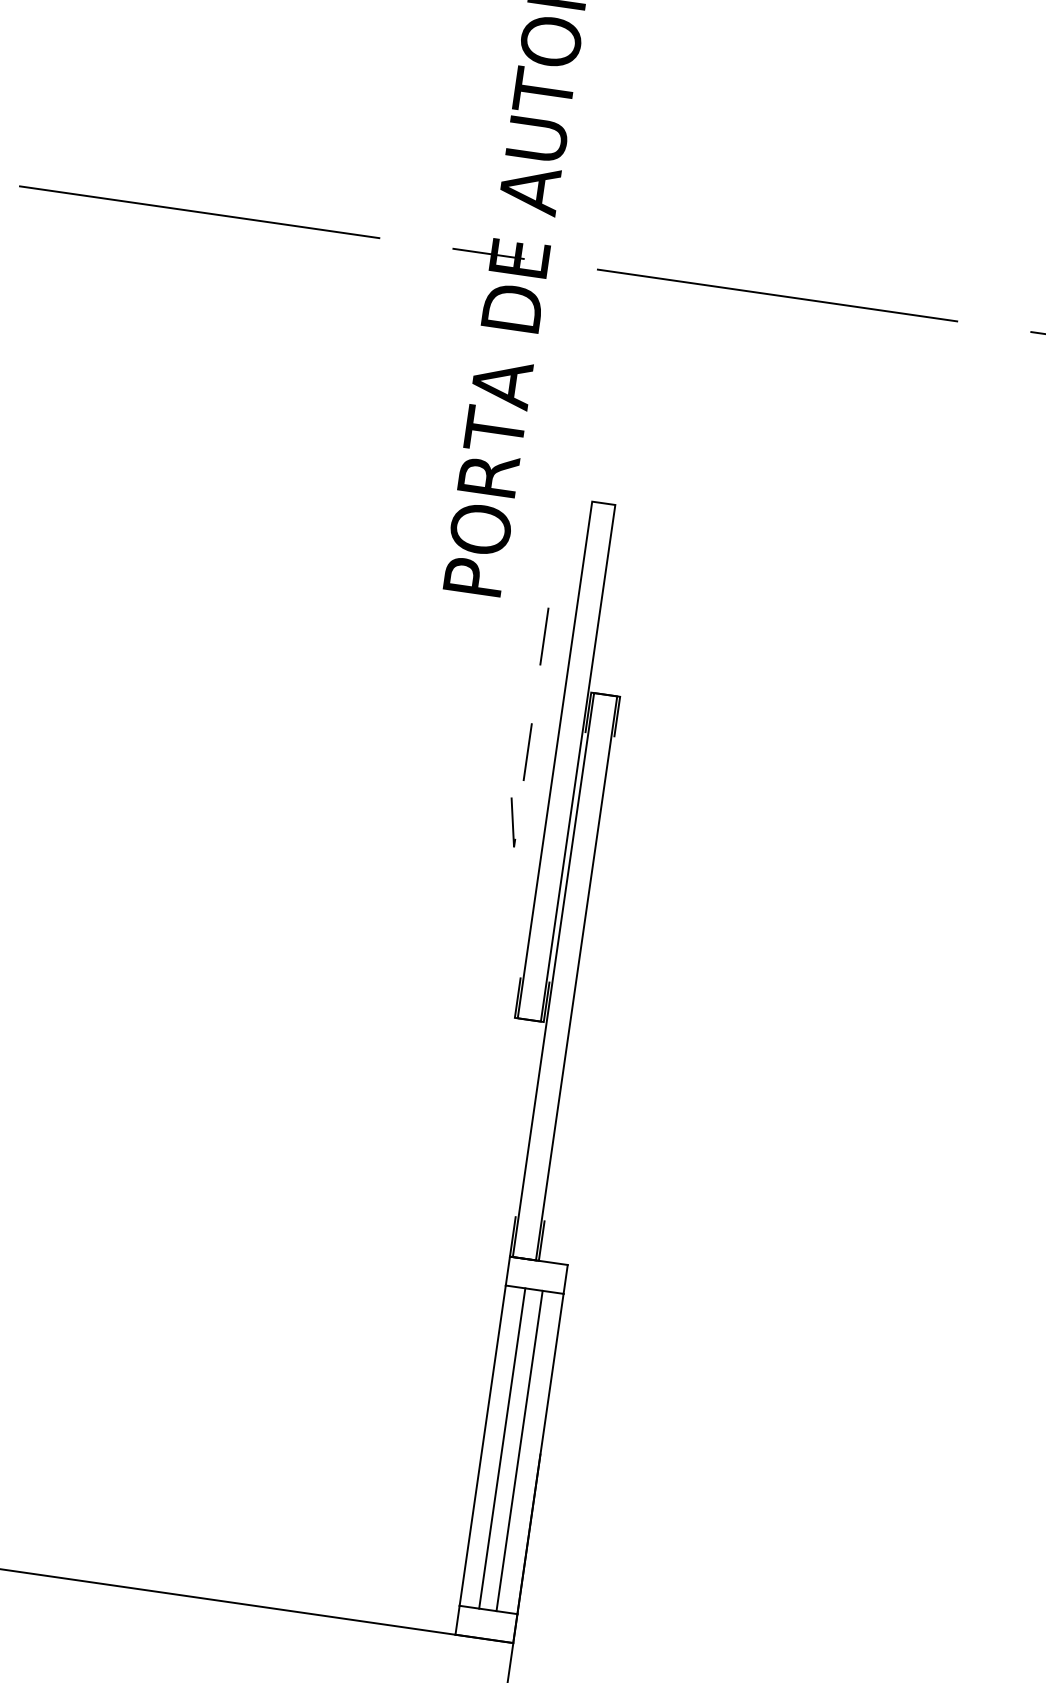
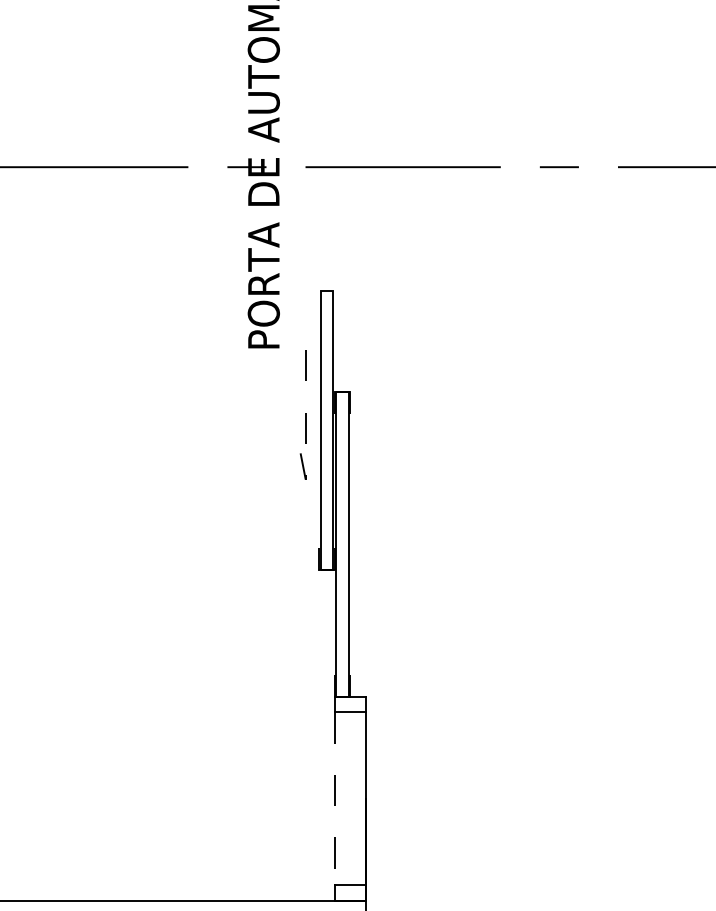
line: (482, 1444) -> (334, 798), solid -> dashed
line: (502, 1447) -> (345, 798), removed
line: (519, 1450) -> (354, 798), removed

